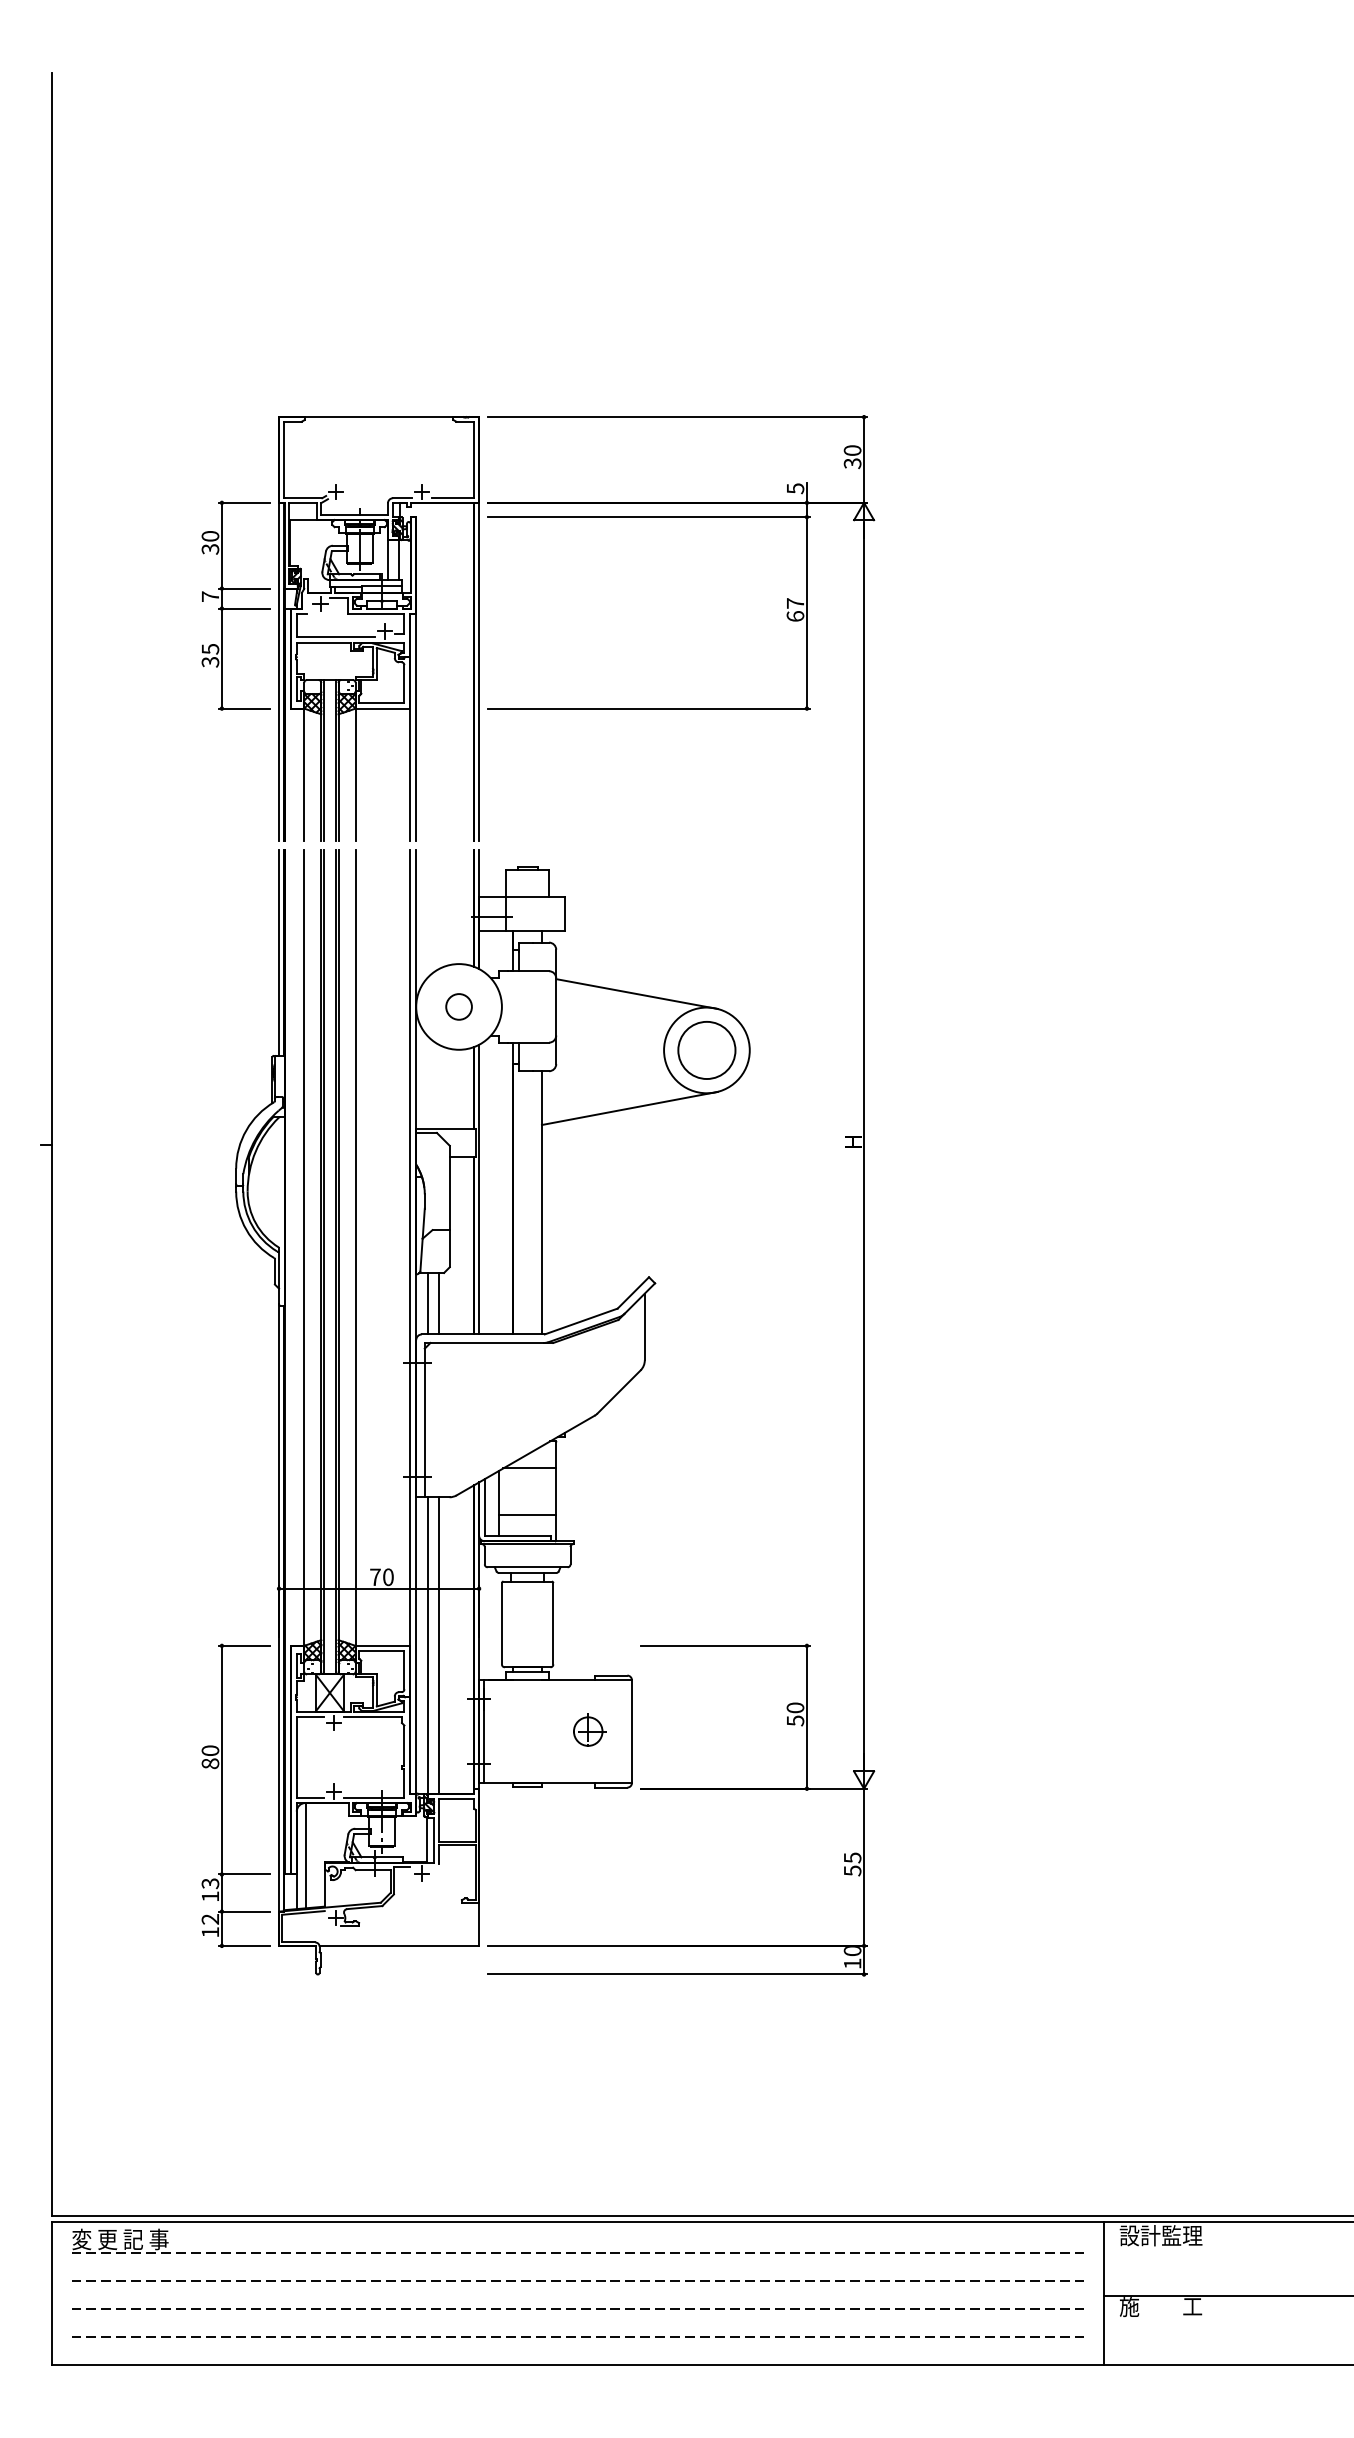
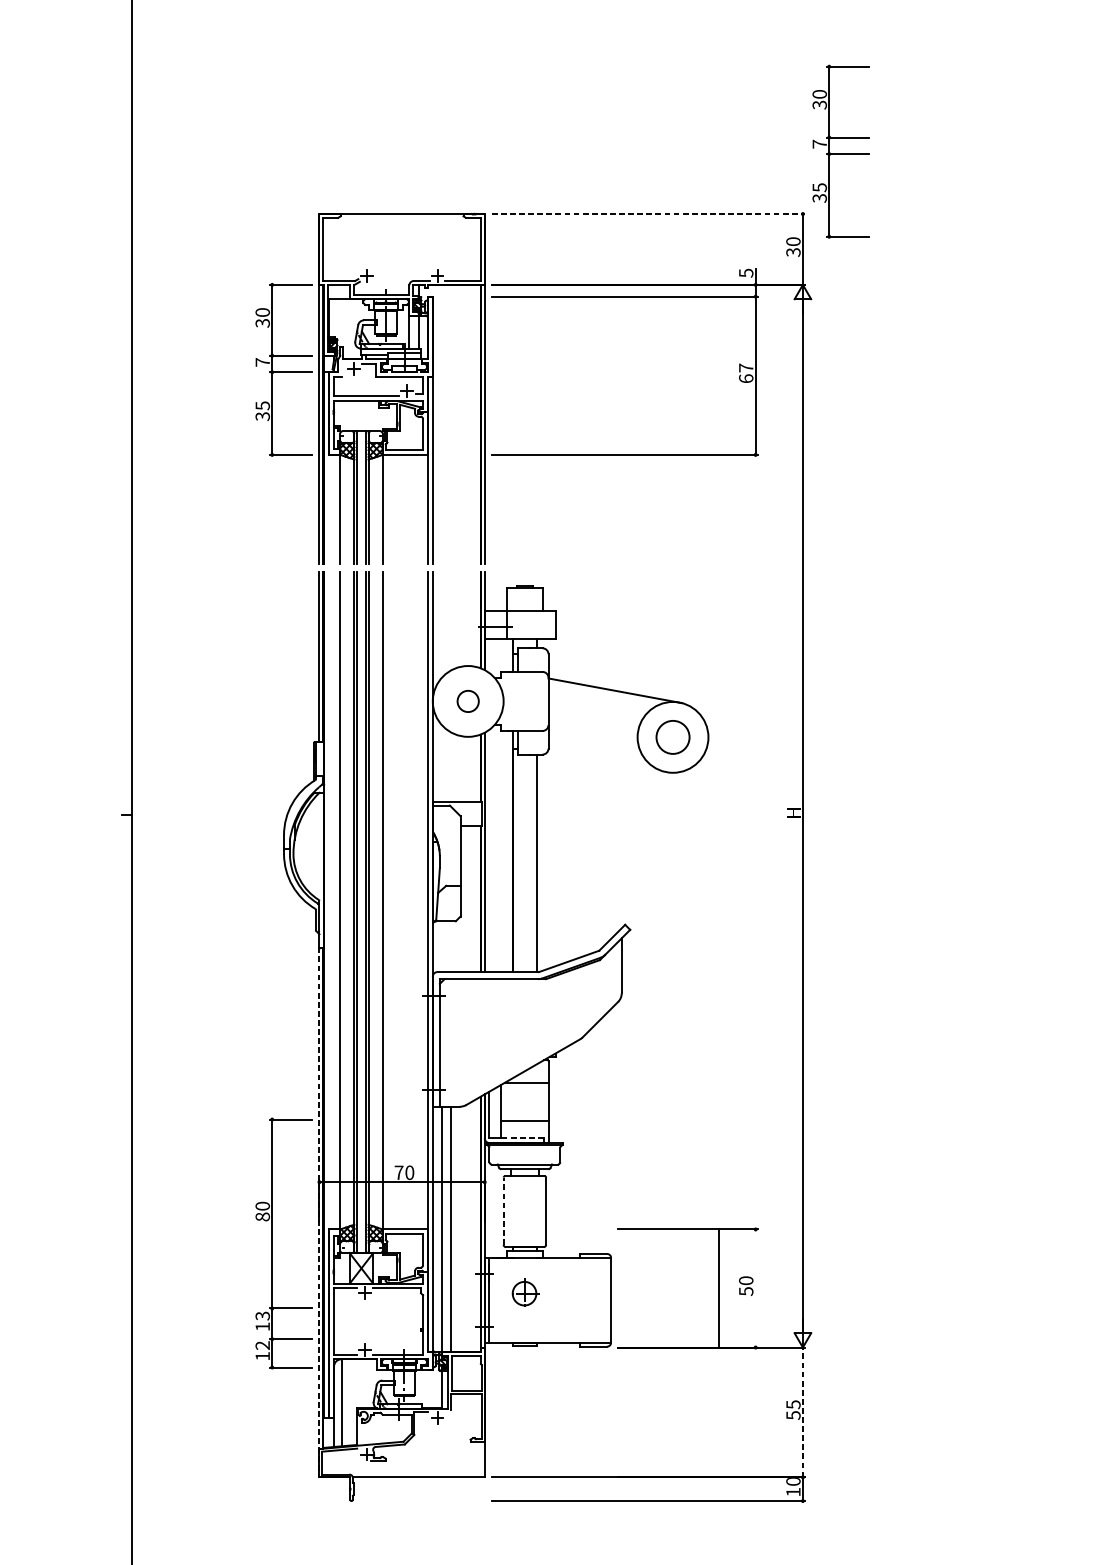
part: (909, 341) -> (840, 151), added
line: (677, 417) -> (648, 214), solid -> dashed
circle: (706, 1050) -> (672, 737), size x0.7
line: (629, 1108) -> (609, 785), removed
line: (427, 1303) -> (442, 946), removed
line: (438, 1303) -> (451, 946), removed
line: (524, 1535) -> (522, 1138), solid -> dashed
line: (501, 1623) -> (503, 1210), solid -> dashed
line: (279, 1625) -> (319, 1212), solid -> dashed
line: (806, 1716) -> (718, 1287), moved
part: (589, 1729) -> (525, 1291), moved
part: (222, 1795) -> (272, 1243), moved
line: (864, 1867) -> (803, 1412), solid -> dashed

